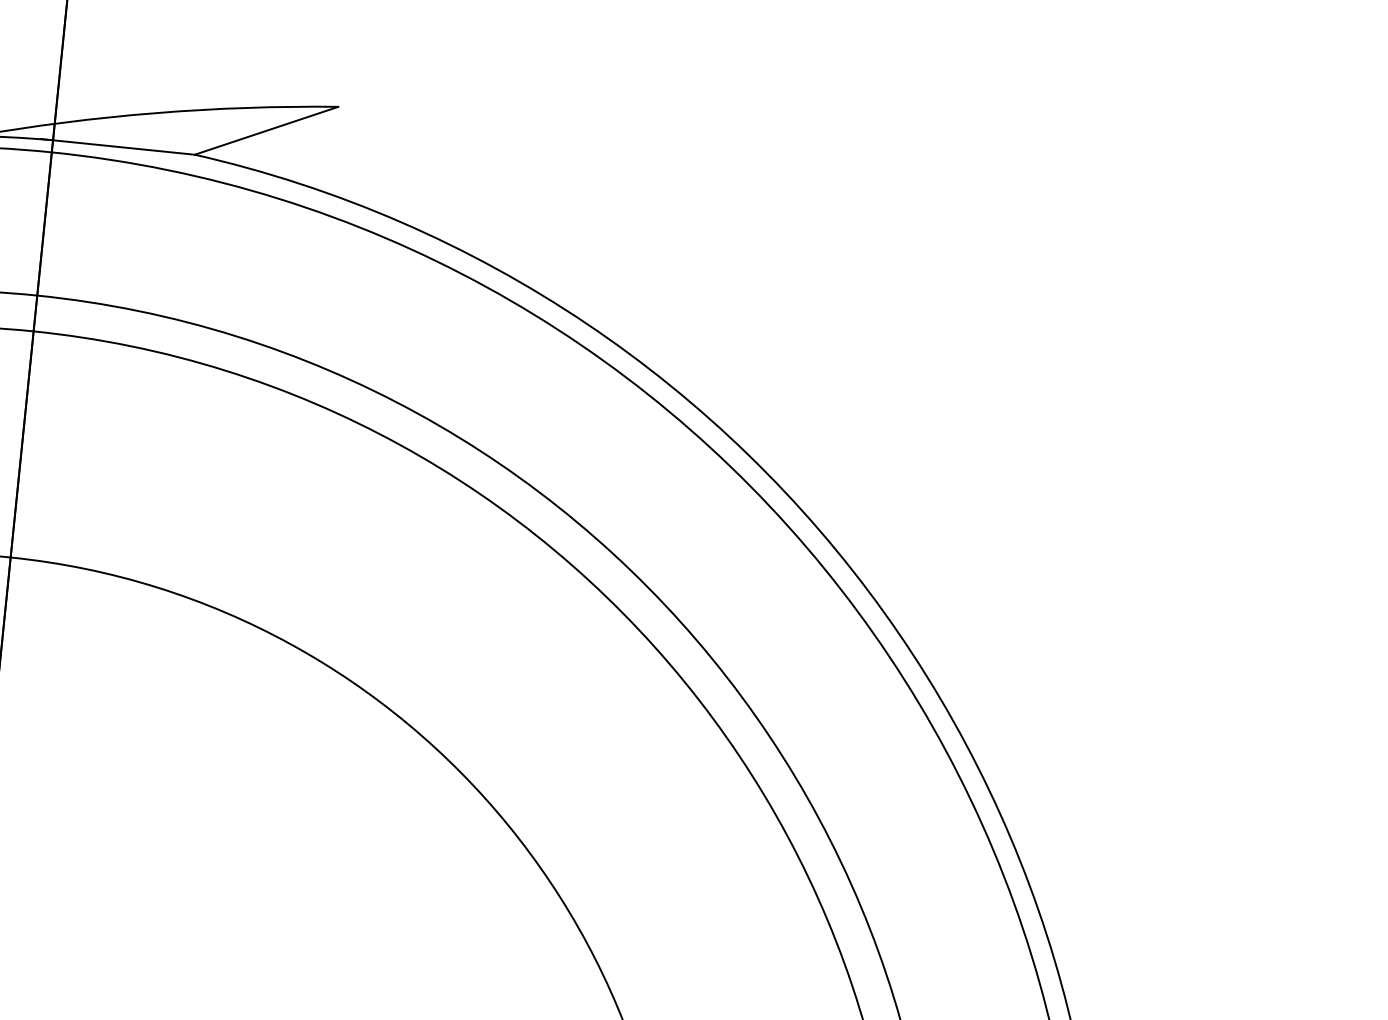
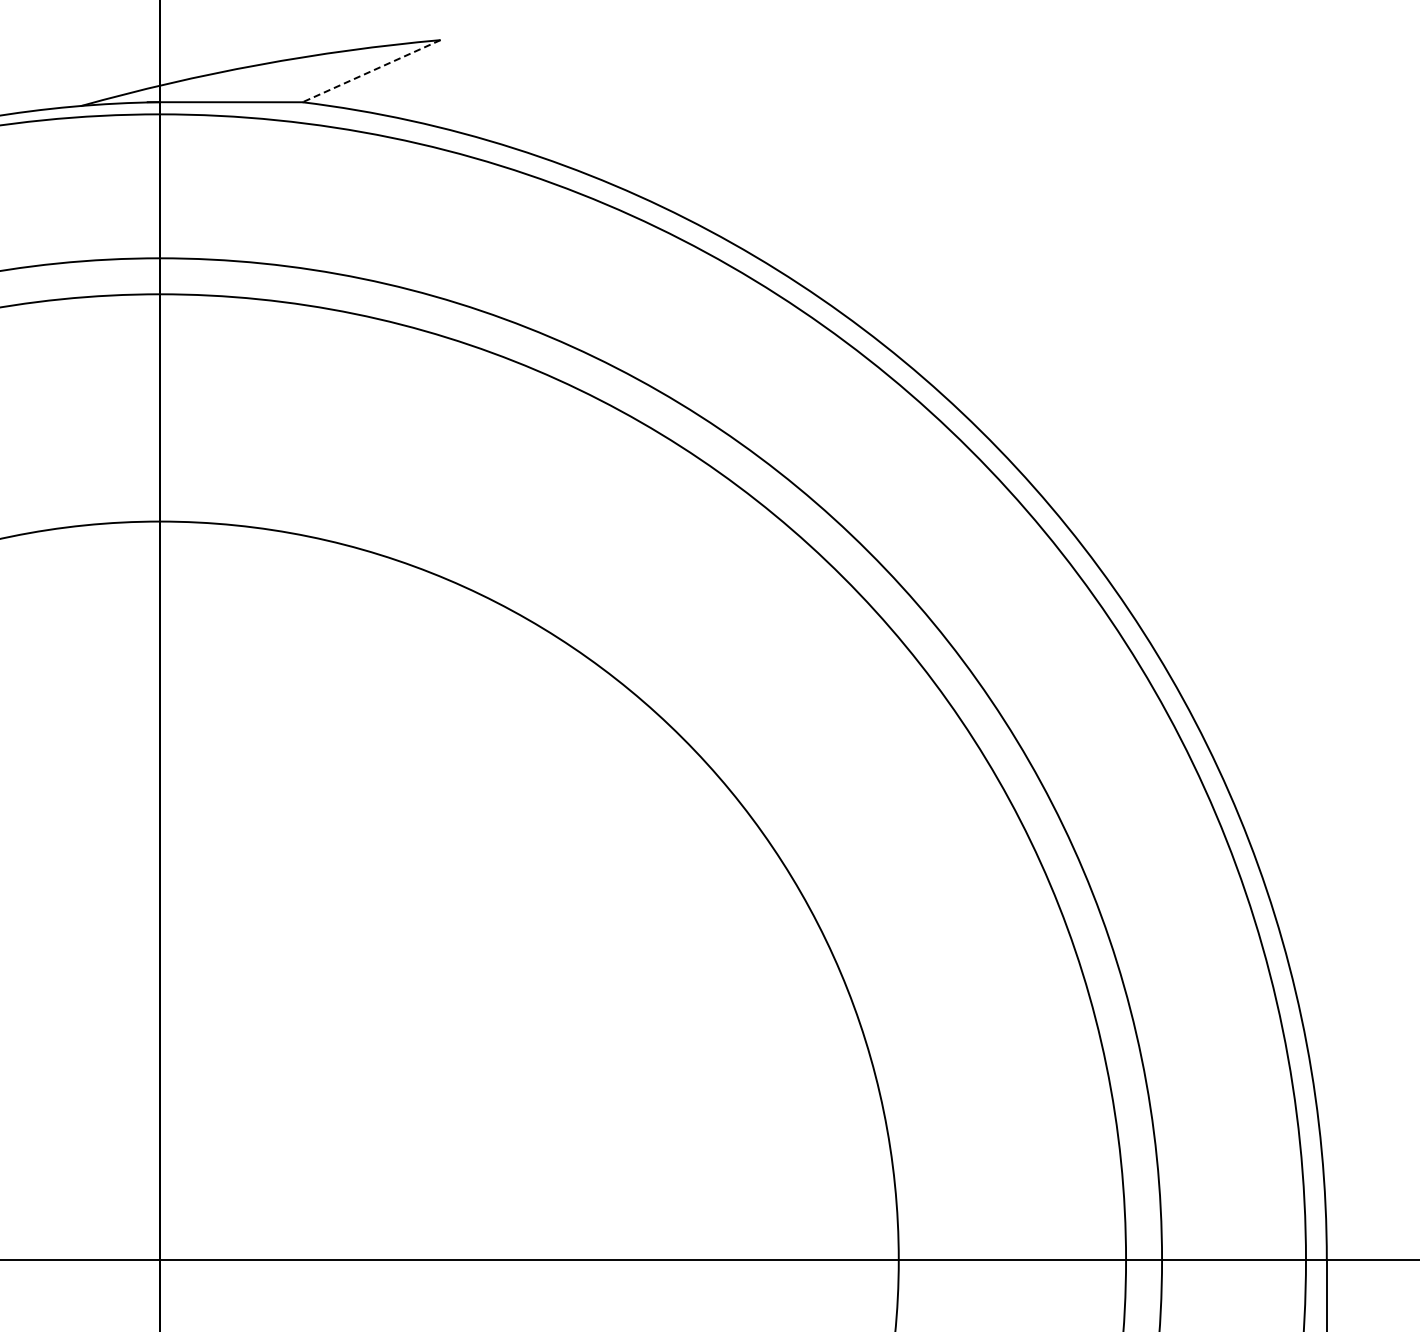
line: (266, 131) -> (371, 71), solid -> dashed

